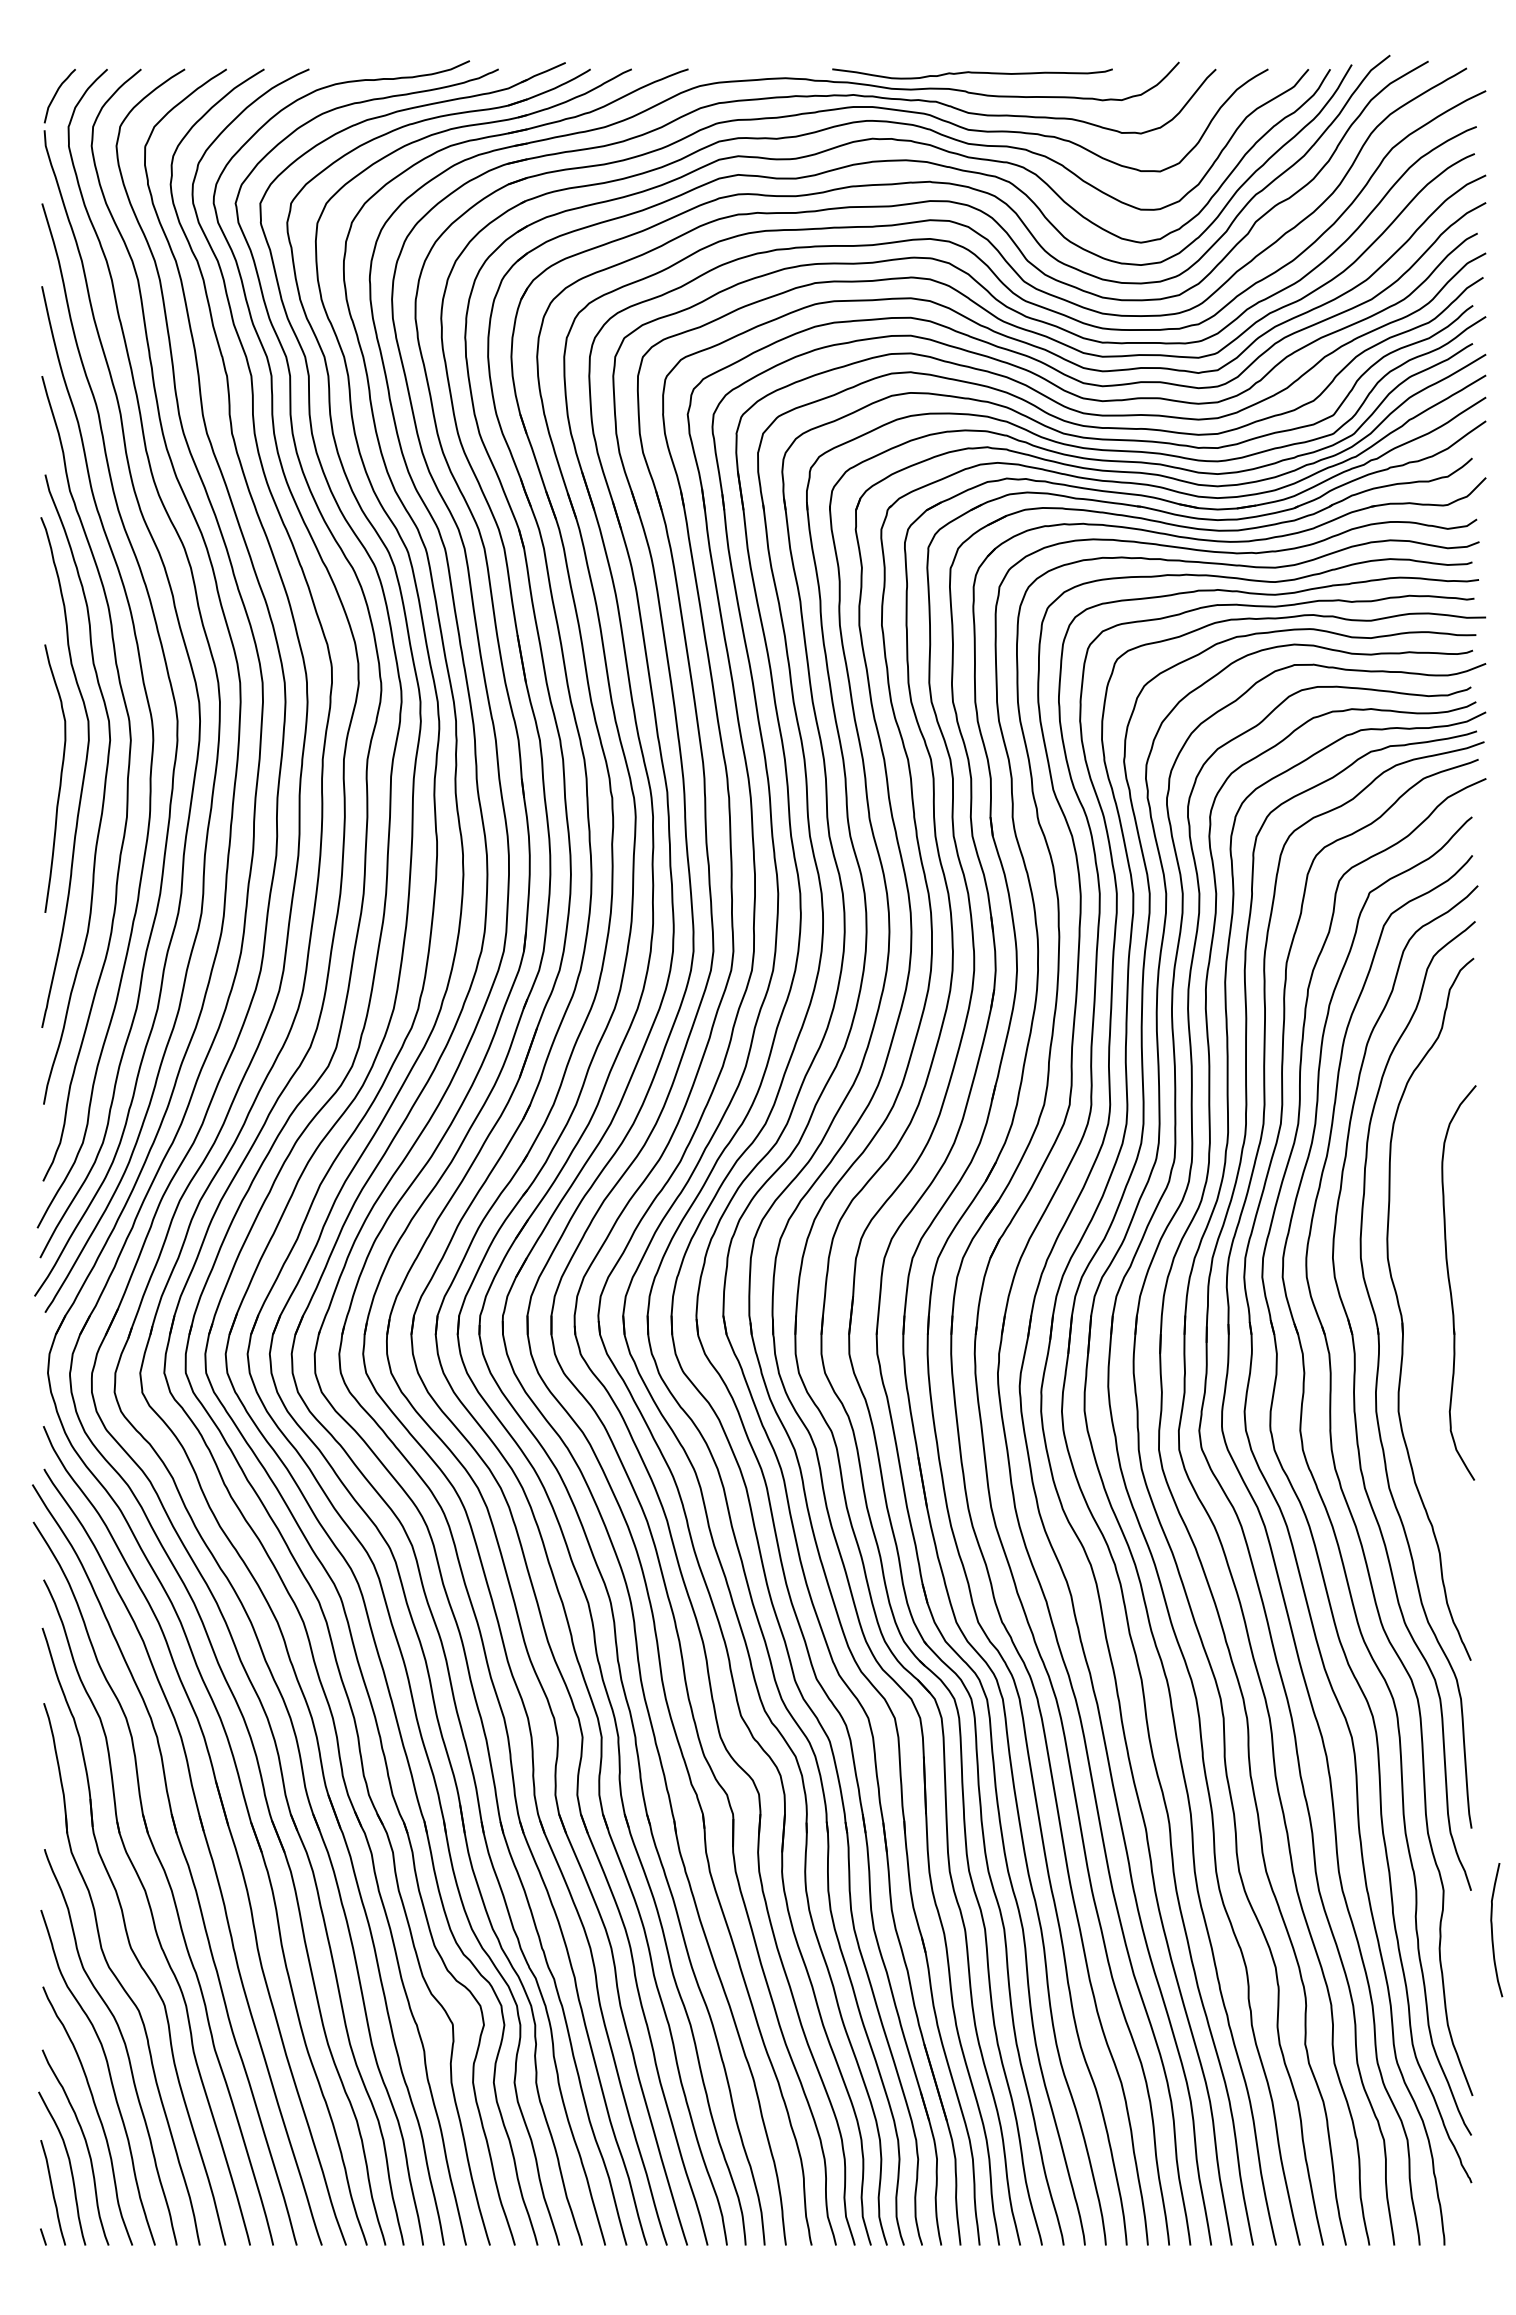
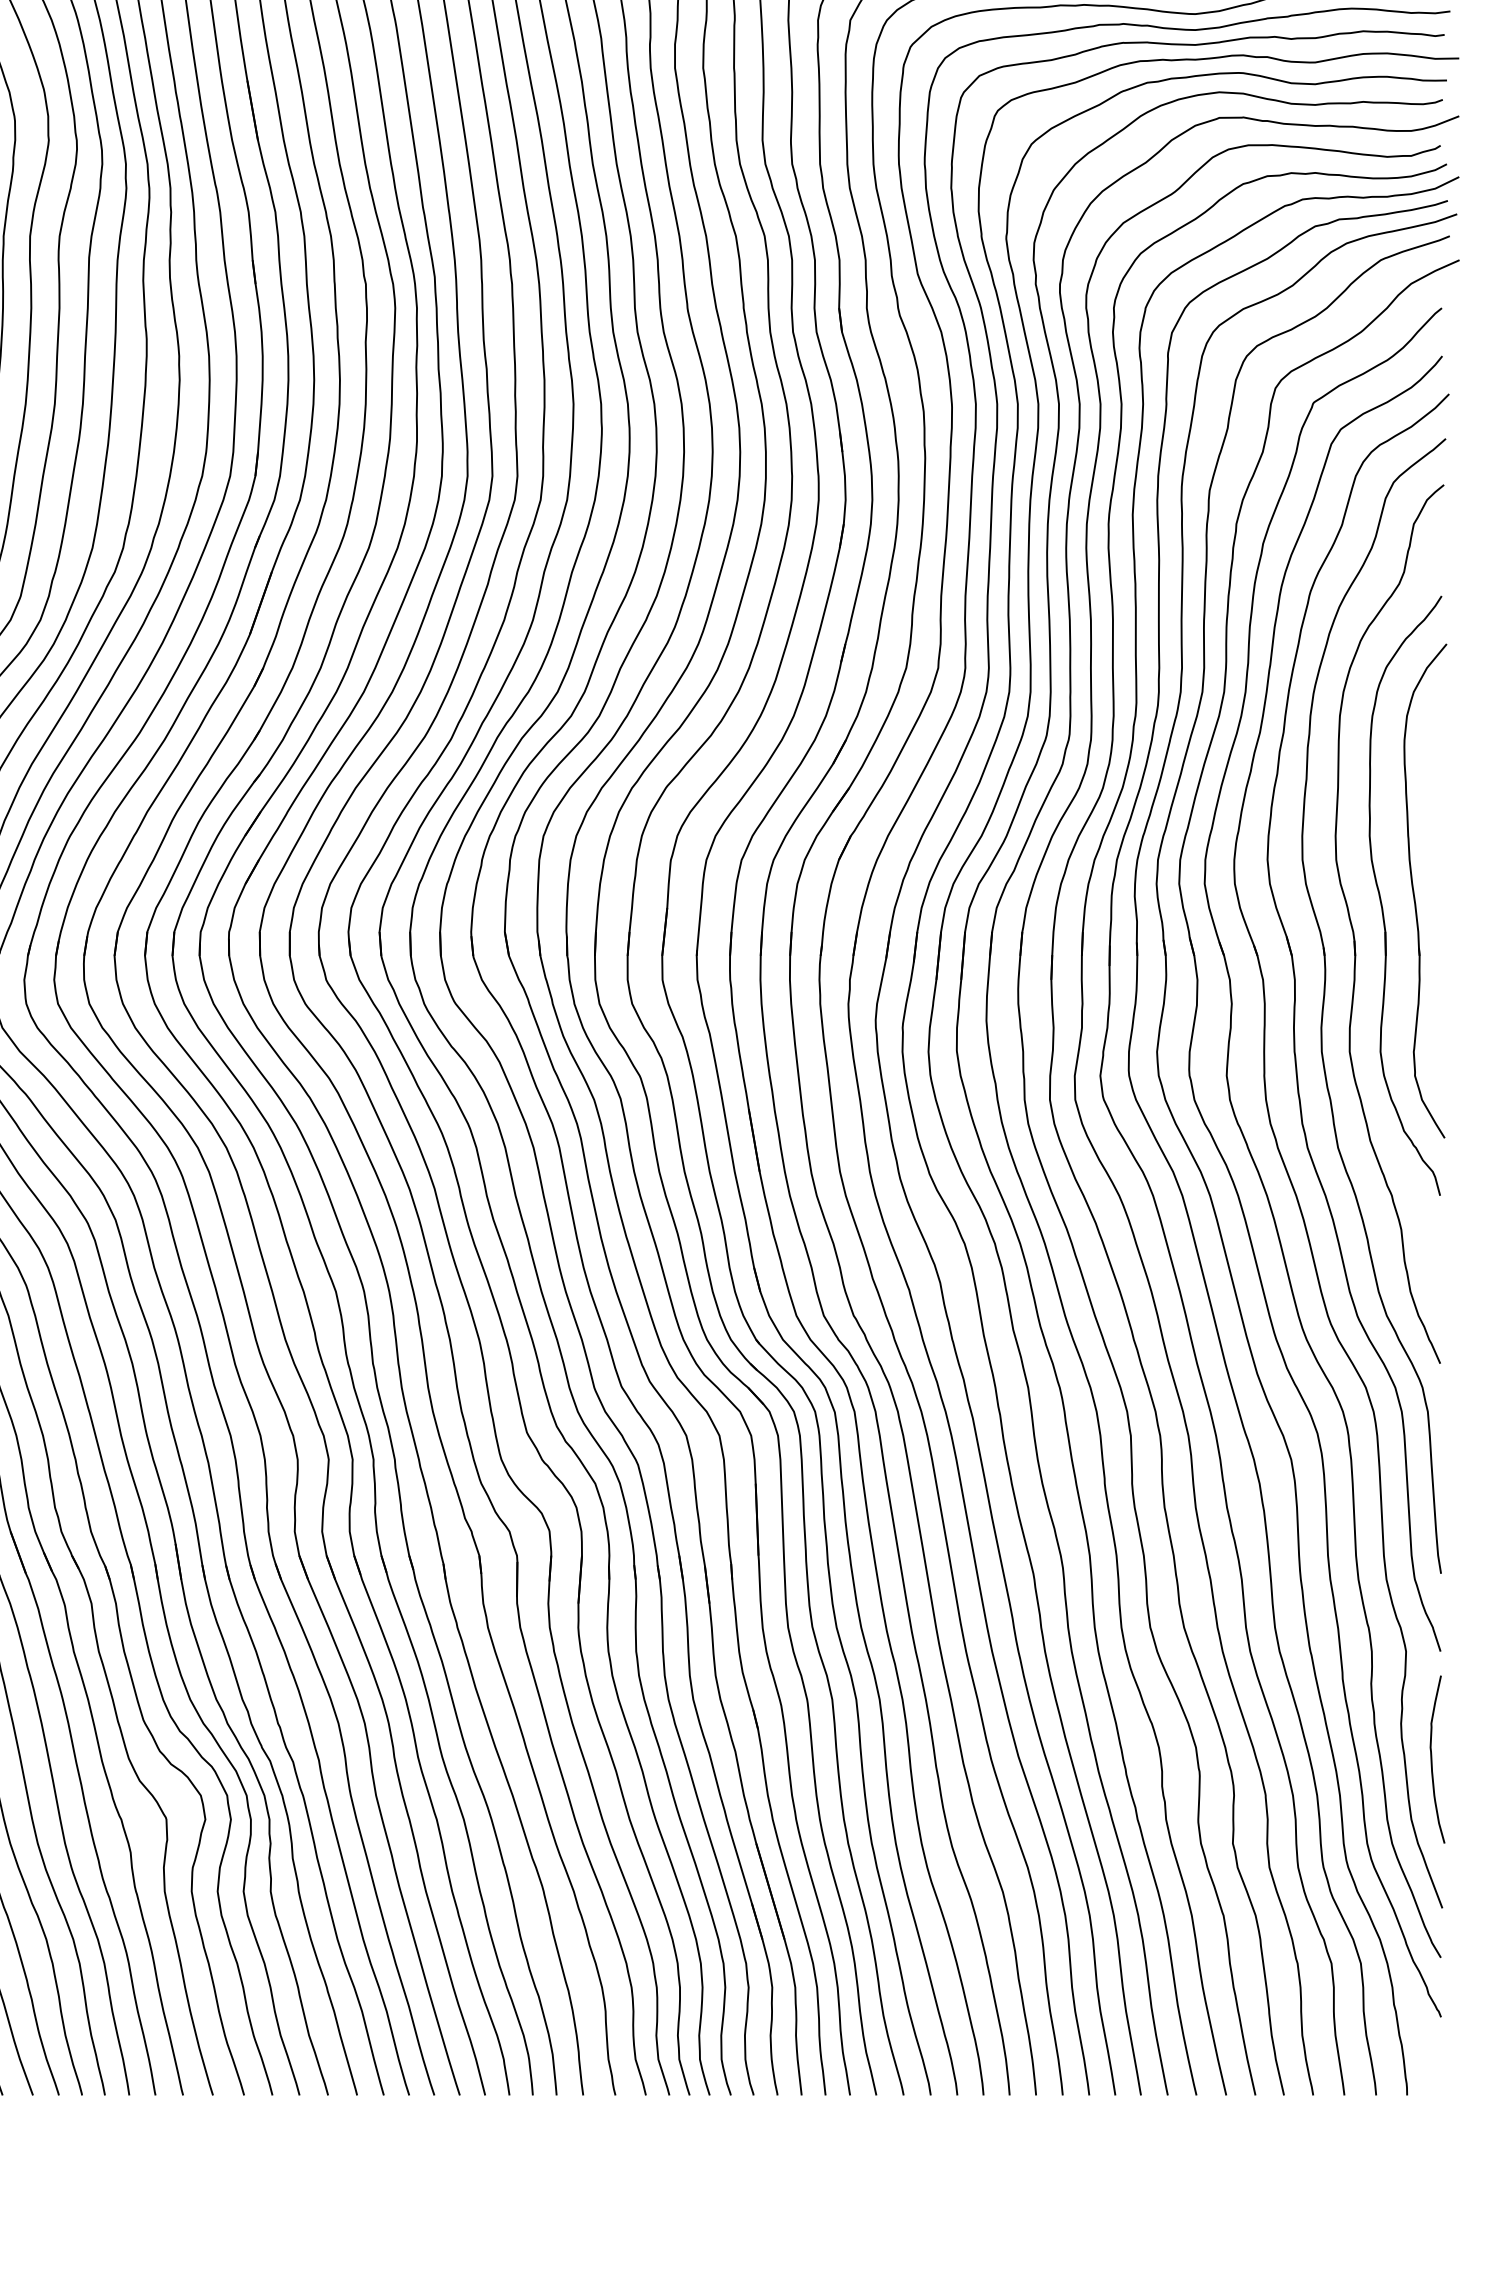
part: (1424, 1290) -> (1382, 900), added
curve: (1492, 1930) -> (1432, 1760), moved

